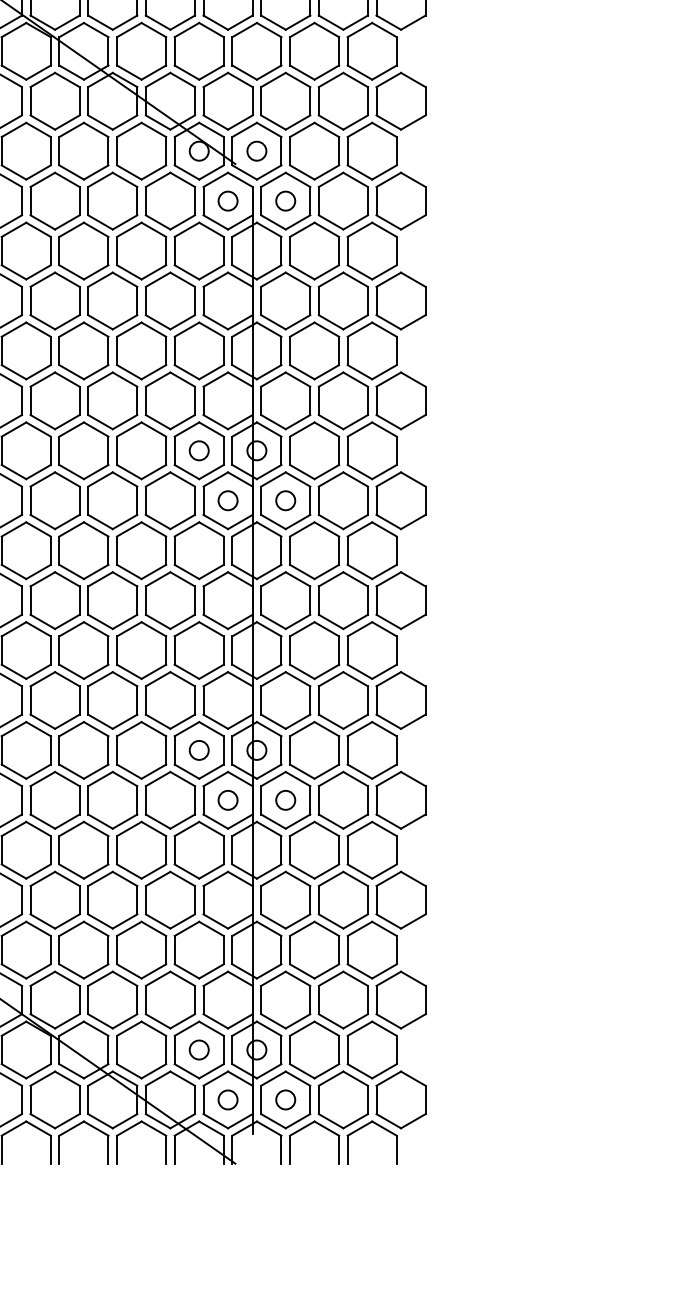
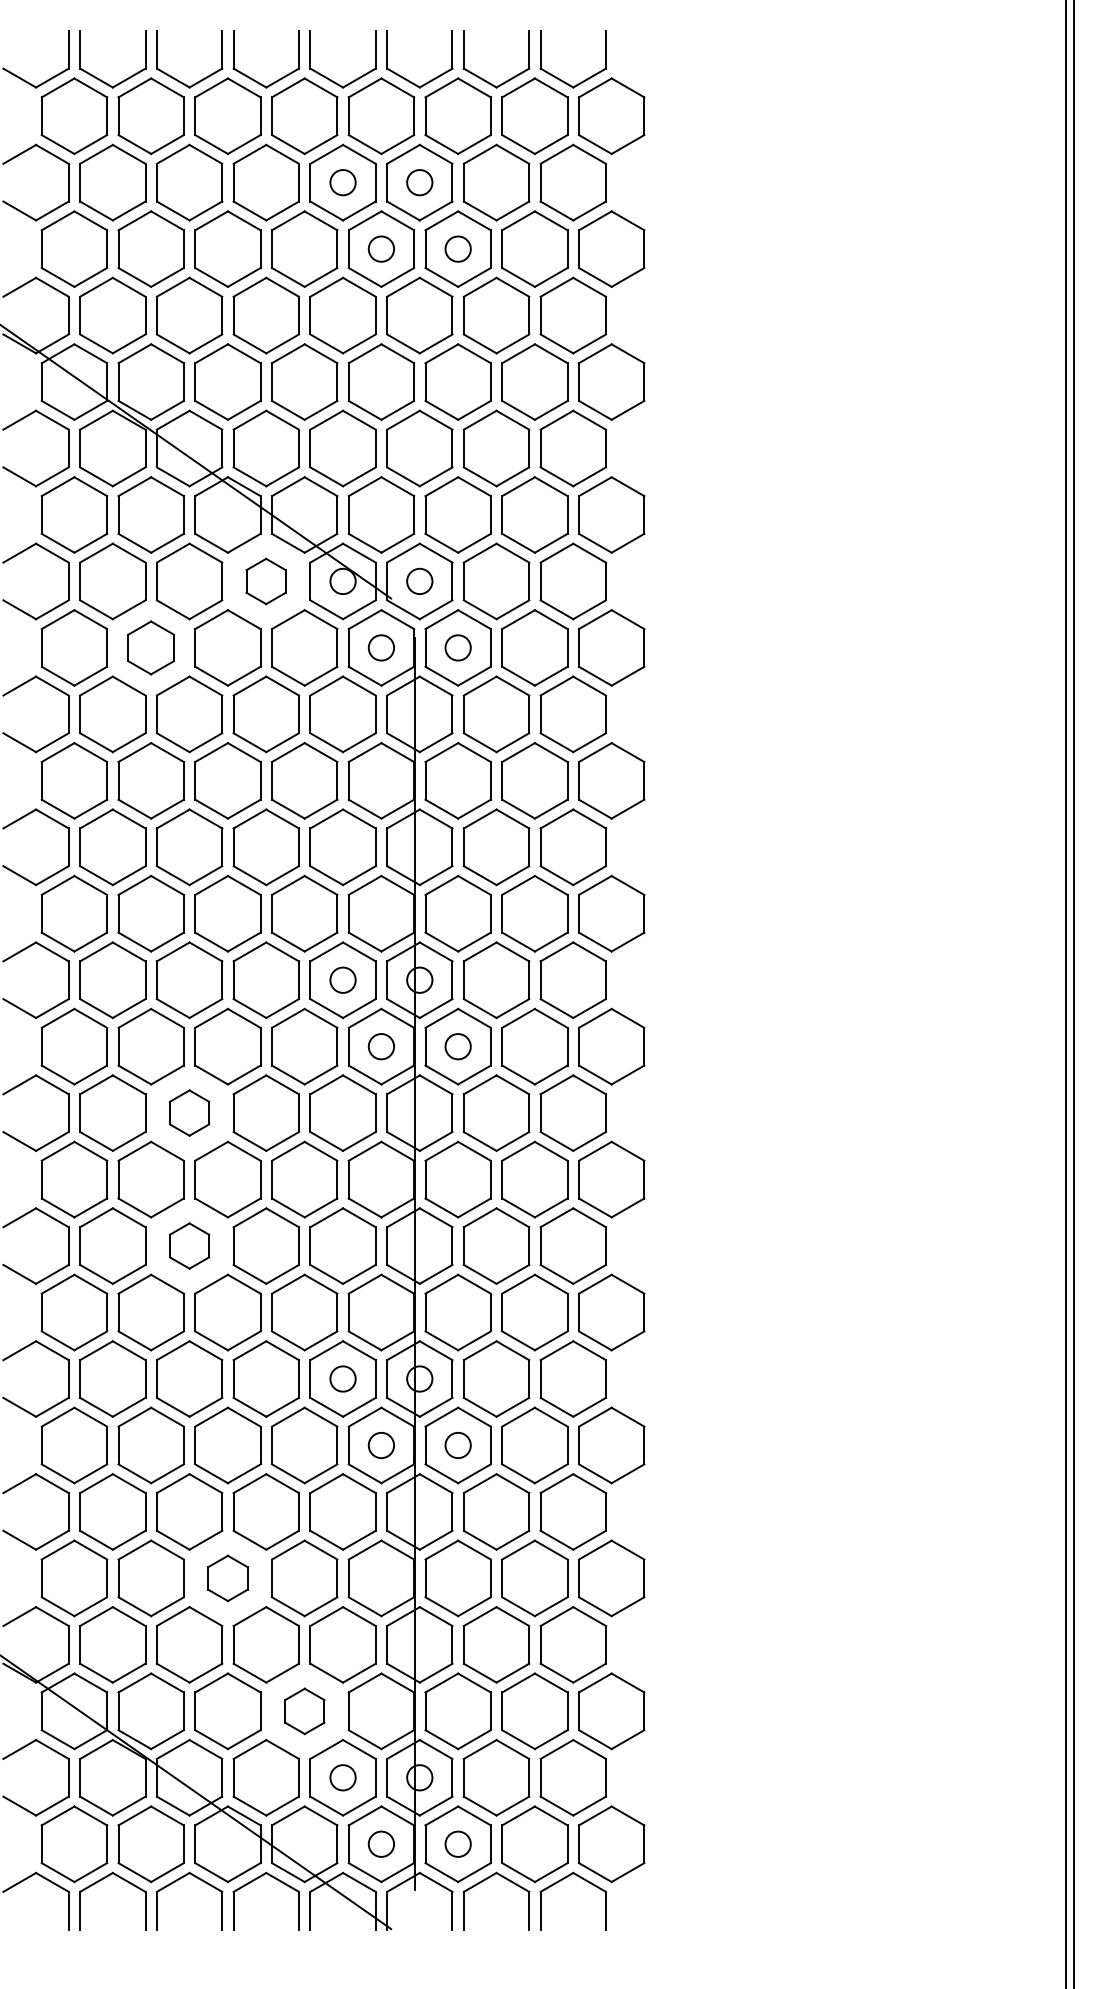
part: (140, 151) -> (265, 581), size x0.6
part: (54, 200) -> (150, 647), size x0.7
part: (83, 550) -> (189, 1112), size x0.6
part: (83, 650) -> (189, 1245), size x0.6
part: (112, 900) -> (227, 1578), size x0.6
part: (170, 1000) -> (304, 1711), size x0.6

